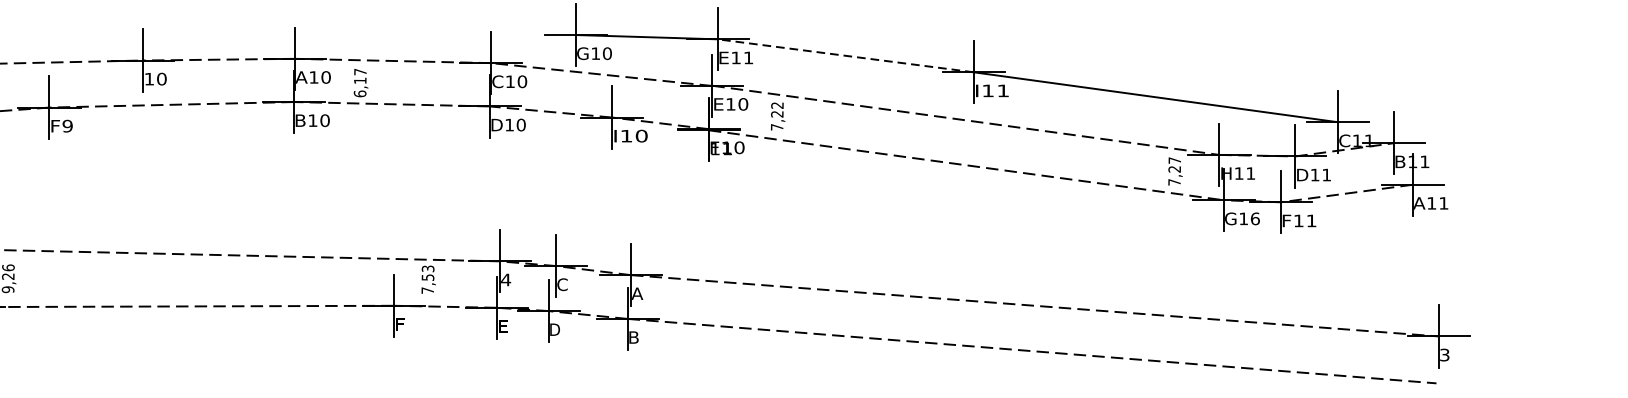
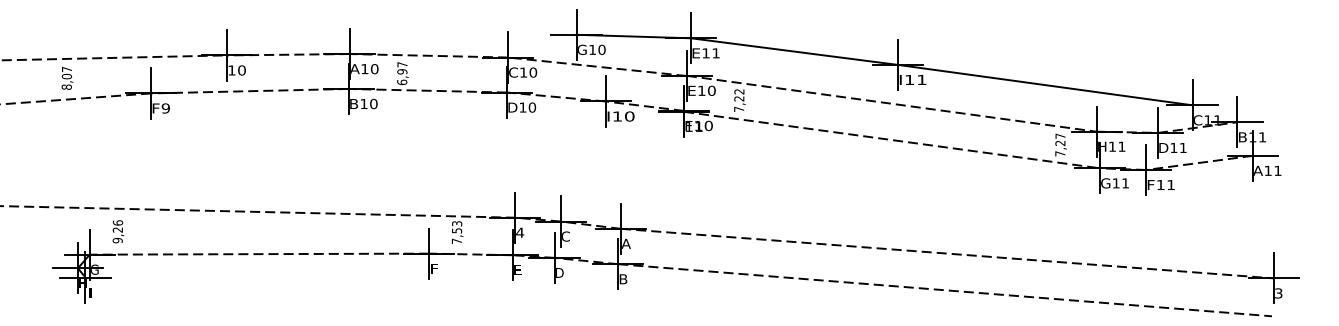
line: (845, 55) -> (794, 51), dashed -> solid
text: (360, 80) -> (402, 71), 6,17 -> 6,97
text: (1255, 219) -> (1125, 183), G16 -> G11

